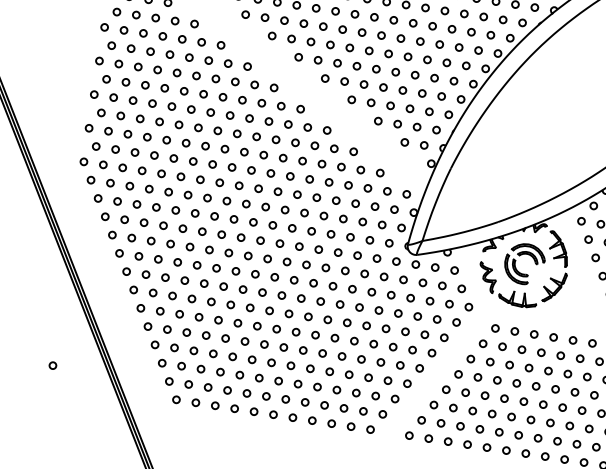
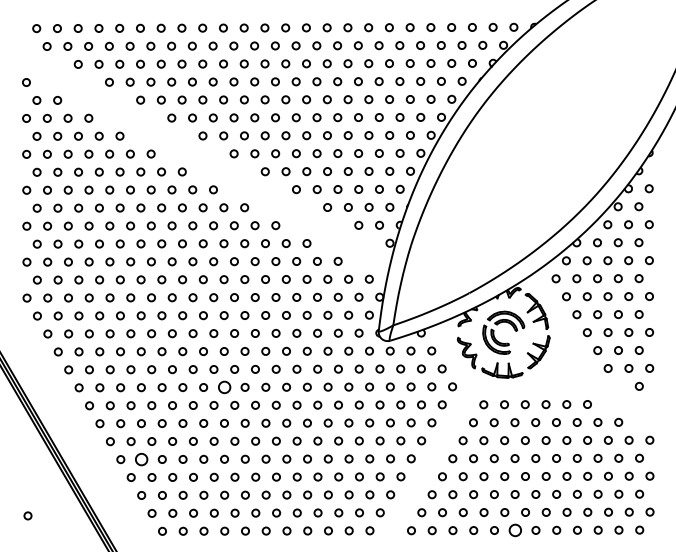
circle: (254, 274) -> (223, 387), size x1.6
circle: (167, 329) -> (141, 459), size x1.6
circle: (505, 450) -> (514, 530), size x1.6

